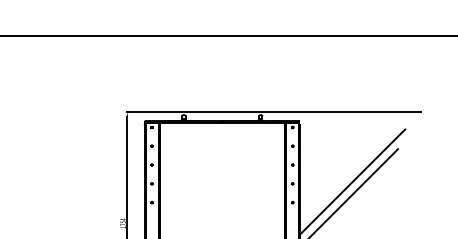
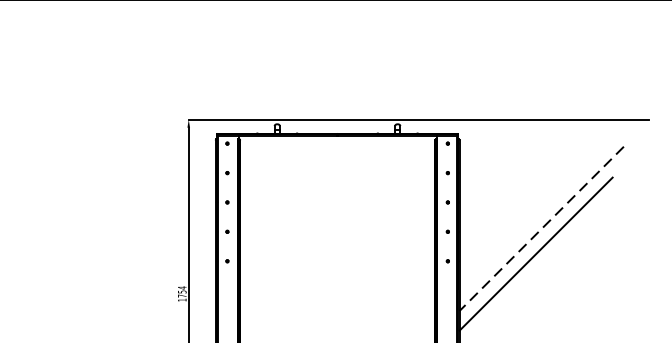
line: (352, 182) -> (541, 229), solid -> dashed

